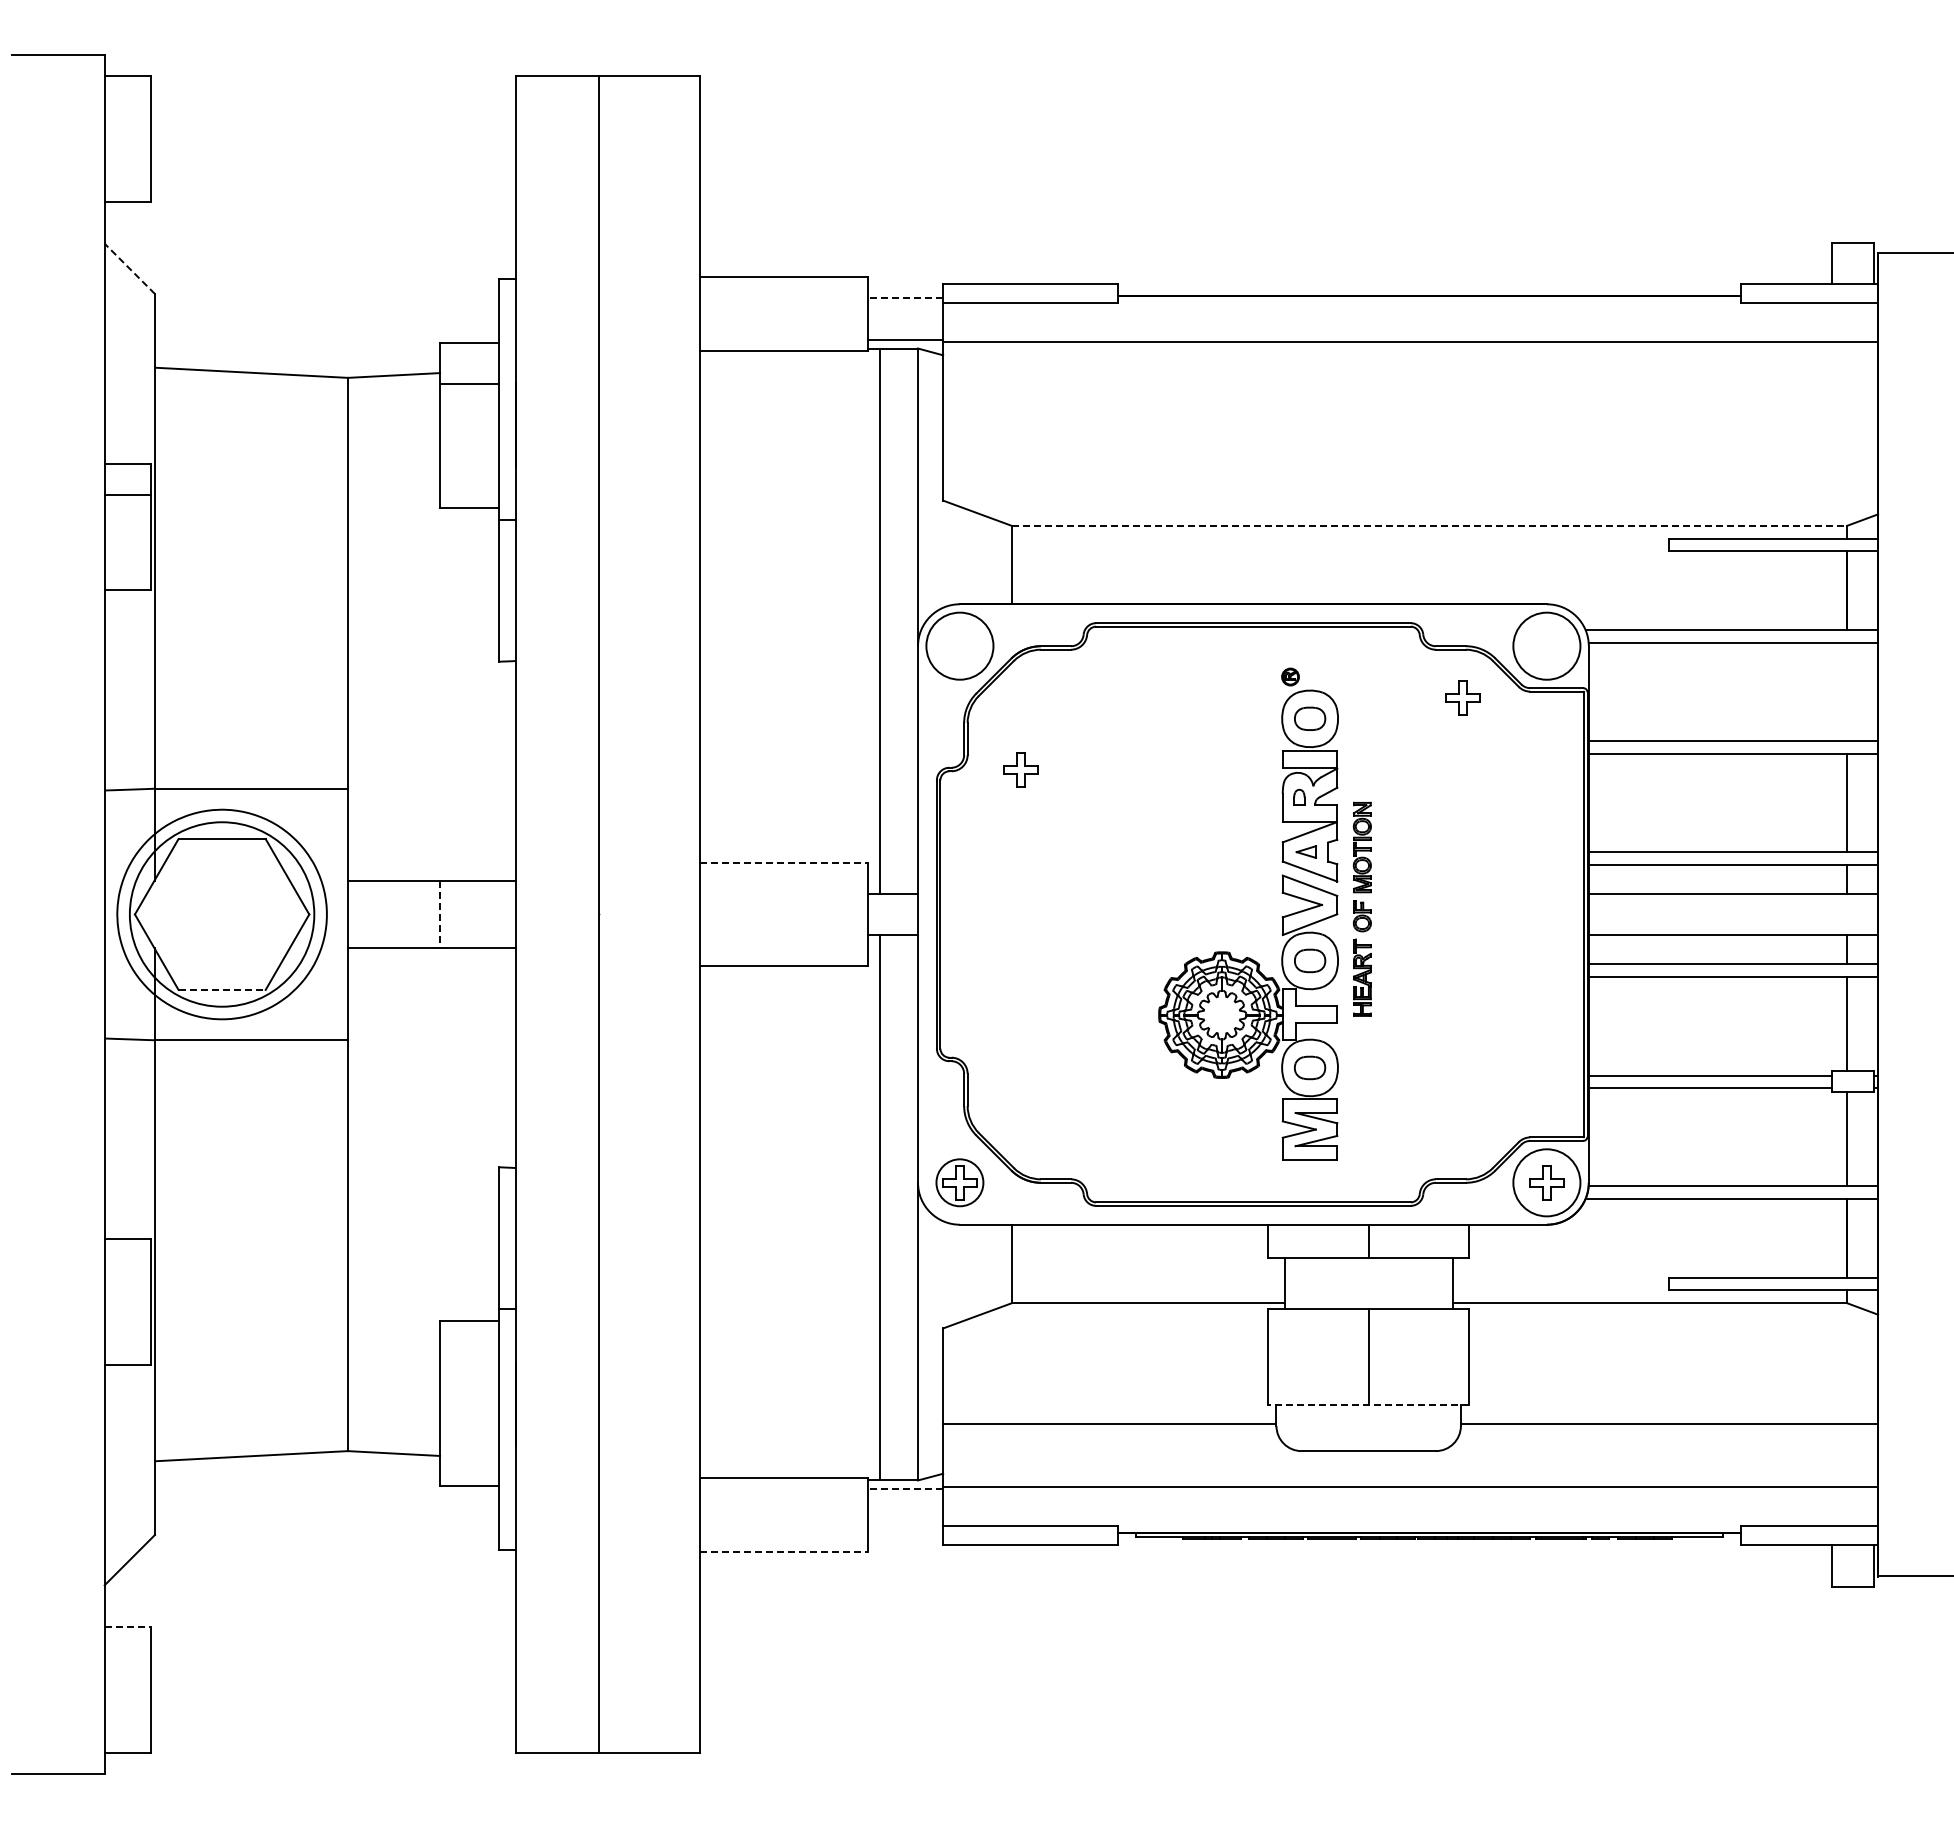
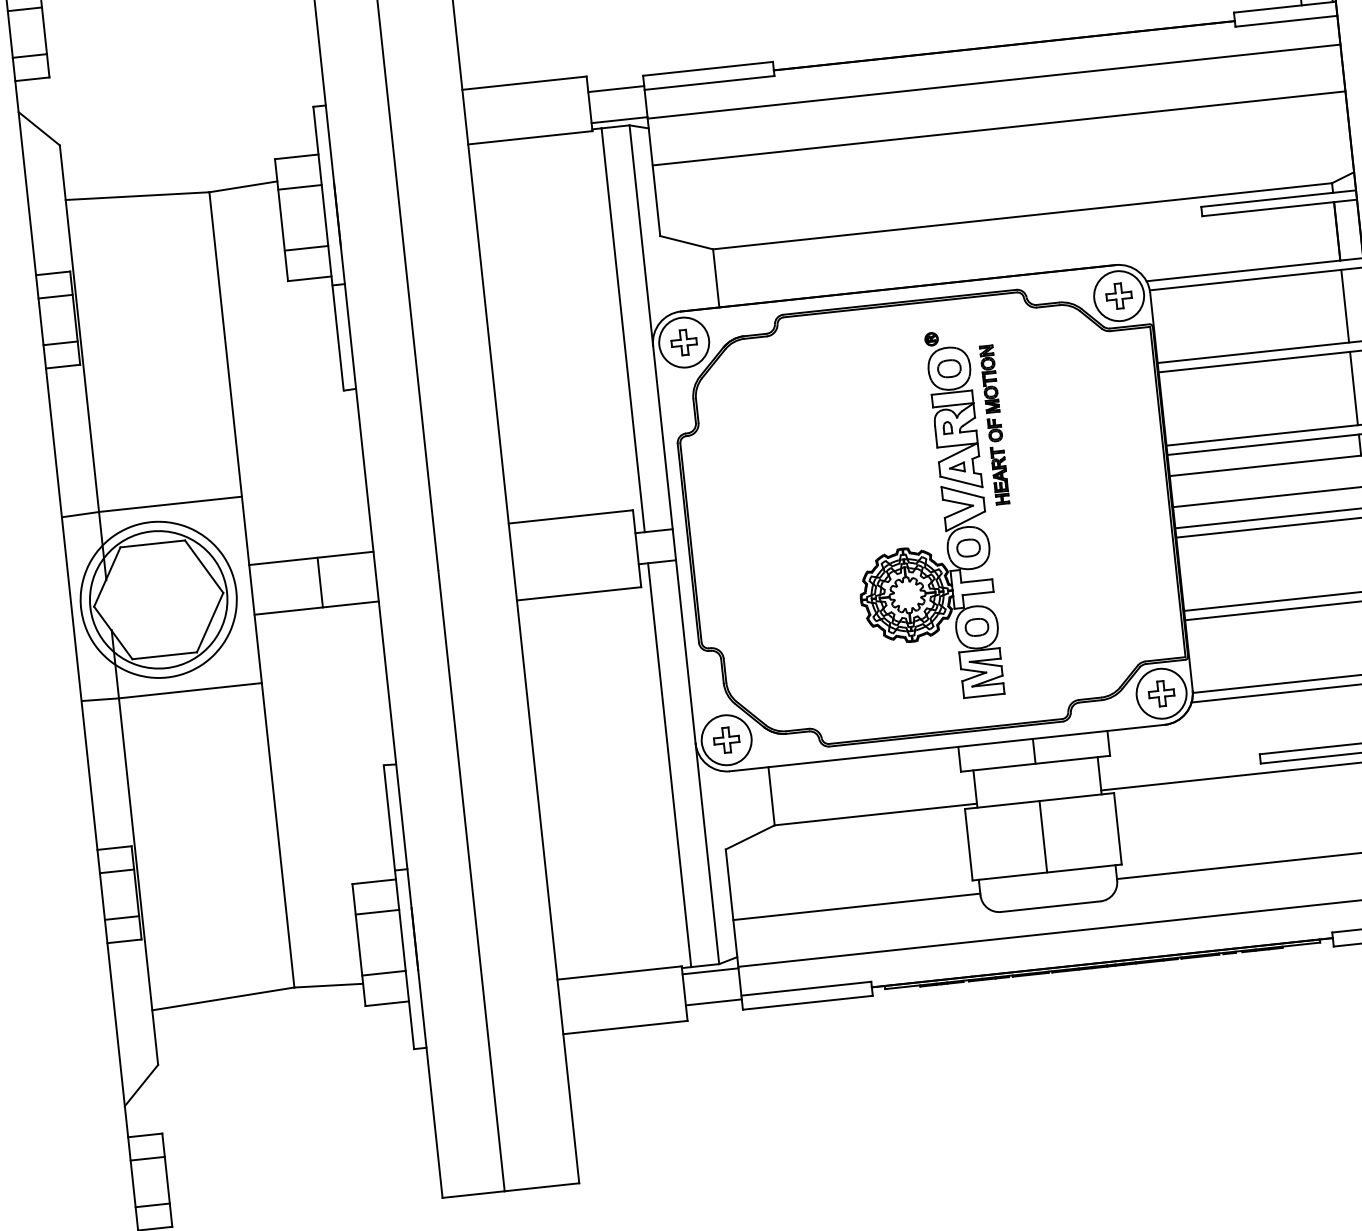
line: (127, 107) -> (24, 9), added
line: (127, 170) -> (29, 56), added
line: (129, 268) -> (38, 128), dashed -> solid
line: (905, 298) -> (616, 89), dashed -> solid
line: (1410, 405) -> (999, 128), added
line: (469, 466) -> (306, 248), added
line: (1429, 525) -> (1022, 216), dashed -> solid
line: (127, 558) -> (60, 343), added
line: (1847, 691) -> (1345, 305), added
part: (1462, 697) -> (1118, 295), moved
part: (1020, 769) -> (683, 342), moved
line: (783, 862) -> (570, 516), dashed -> solid
part: (1361, 908) -> (993, 424), moved
line: (440, 914) -> (320, 582), dashed -> solid
line: (222, 989) -> (164, 655), dashed -> solid
circle: (959, 1182) -> (726, 740), size x1.43
line: (127, 1270) -> (116, 871), added
line: (127, 1333) -> (121, 917), added
line: (469, 1362) -> (377, 912), added
line: (1368, 1405) -> (1047, 872), dashed -> solid
line: (469, 1444) -> (384, 972), added
line: (905, 1488) -> (710, 971), dashed -> solid
line: (905, 1530) -> (713, 1002), added
line: (783, 1551) -> (625, 1027), dashed -> solid
line: (128, 1627) -> (145, 1135), dashed -> solid
line: (127, 1658) -> (147, 1158), added
line: (127, 1721) -> (152, 1205), added

